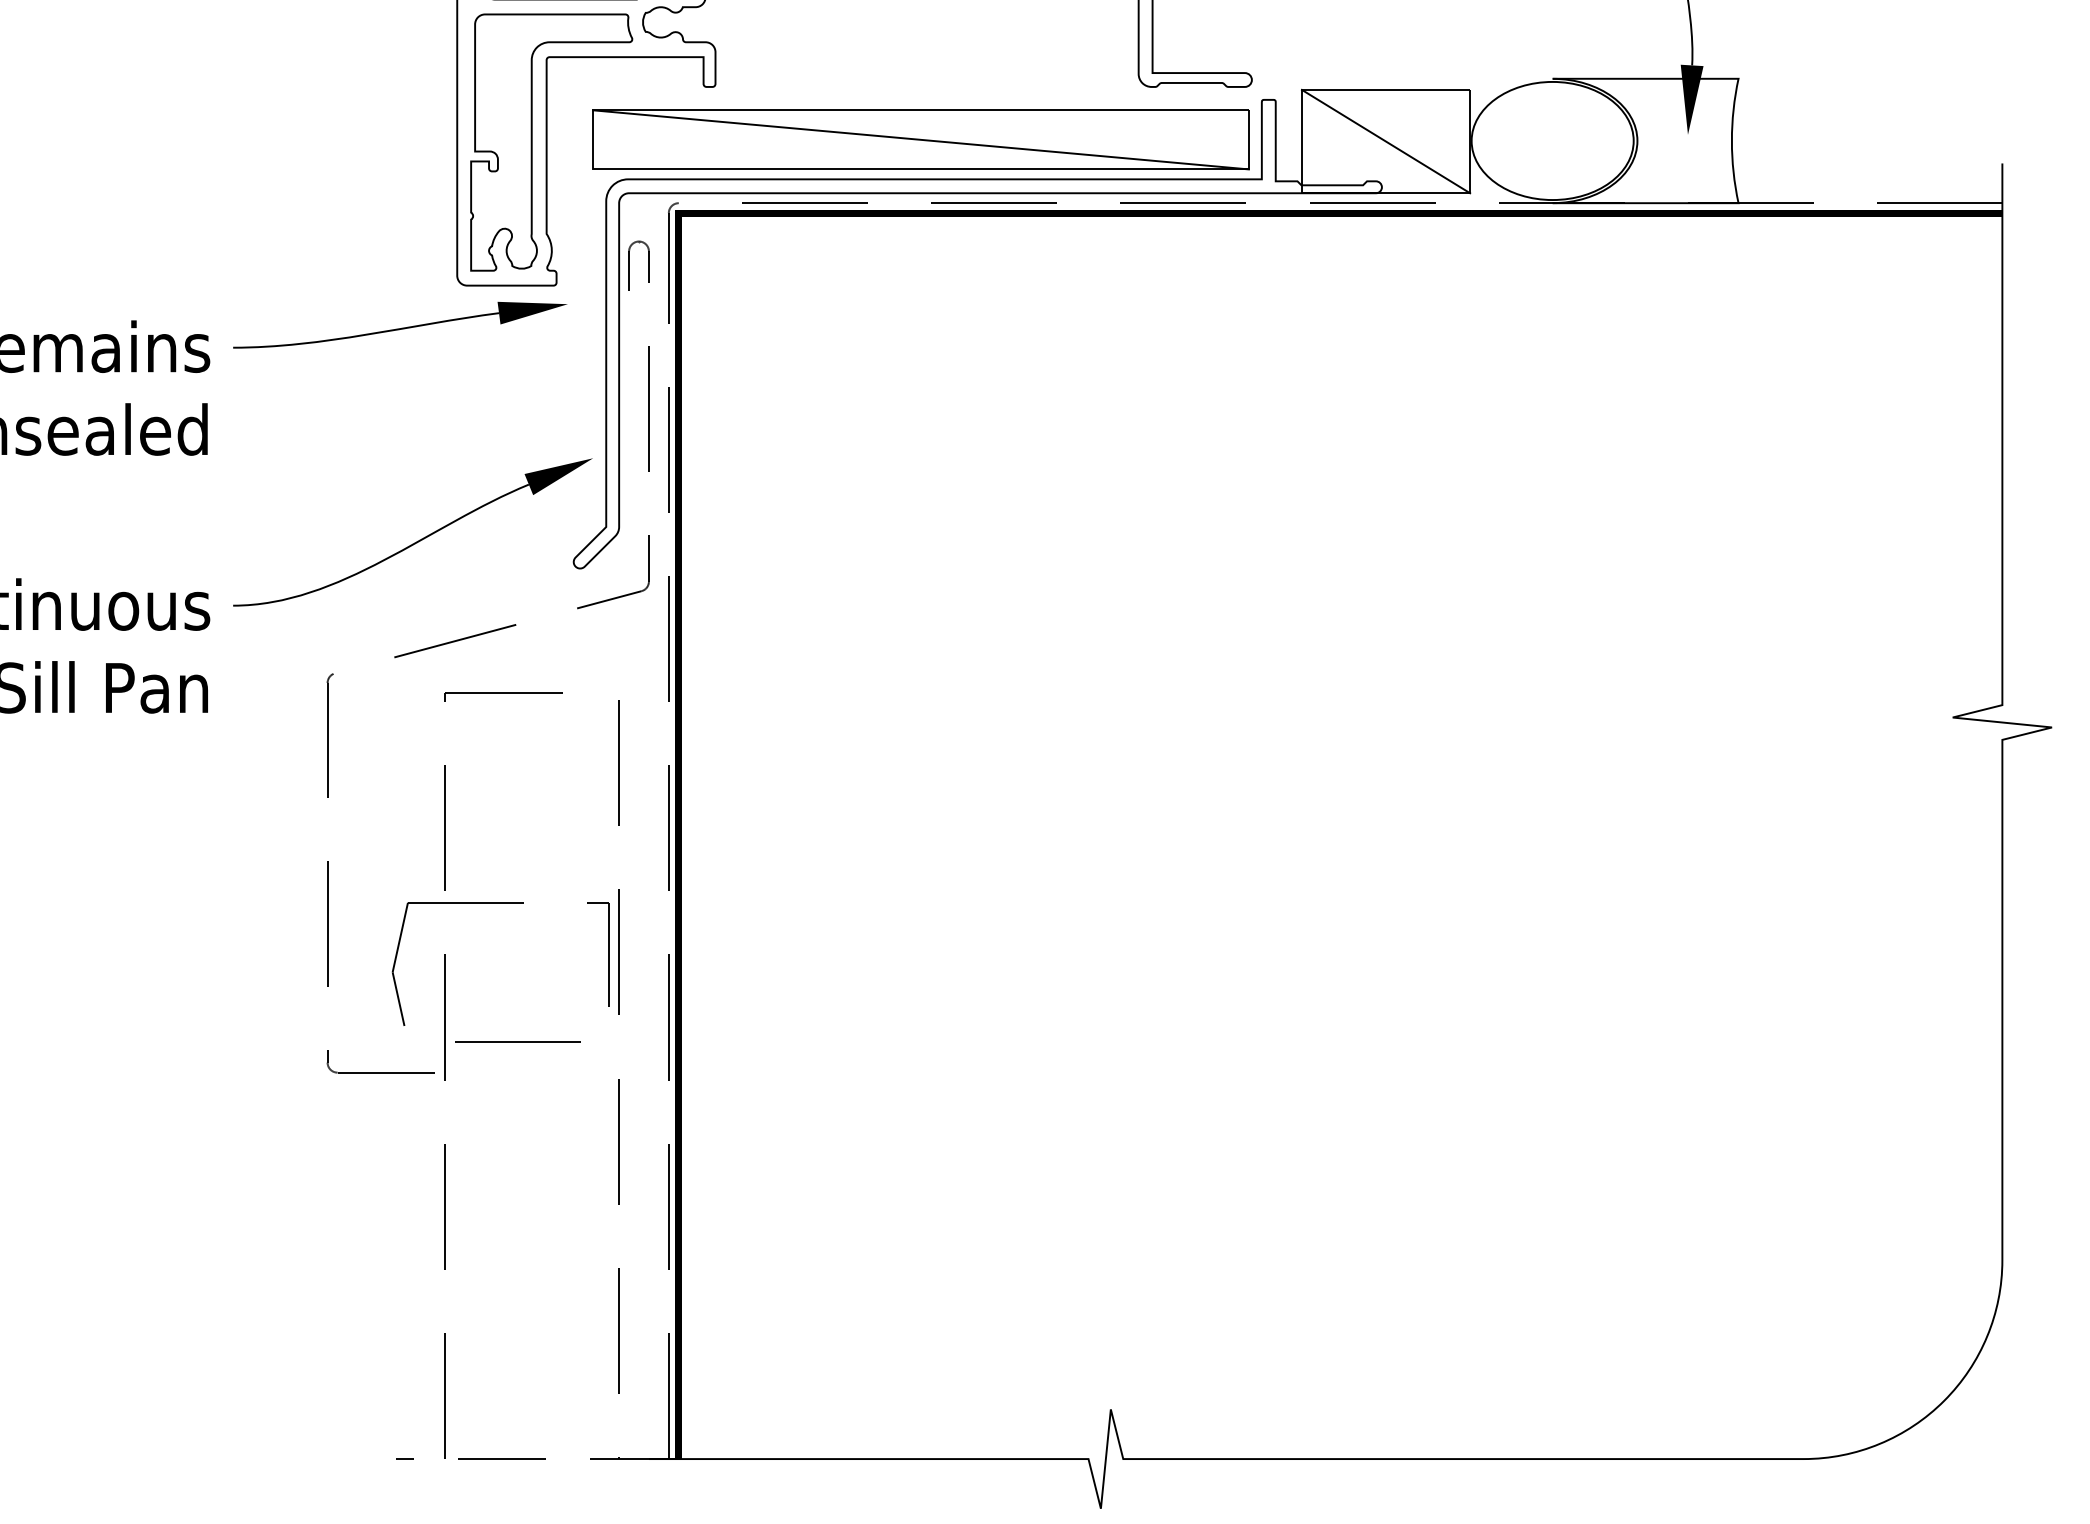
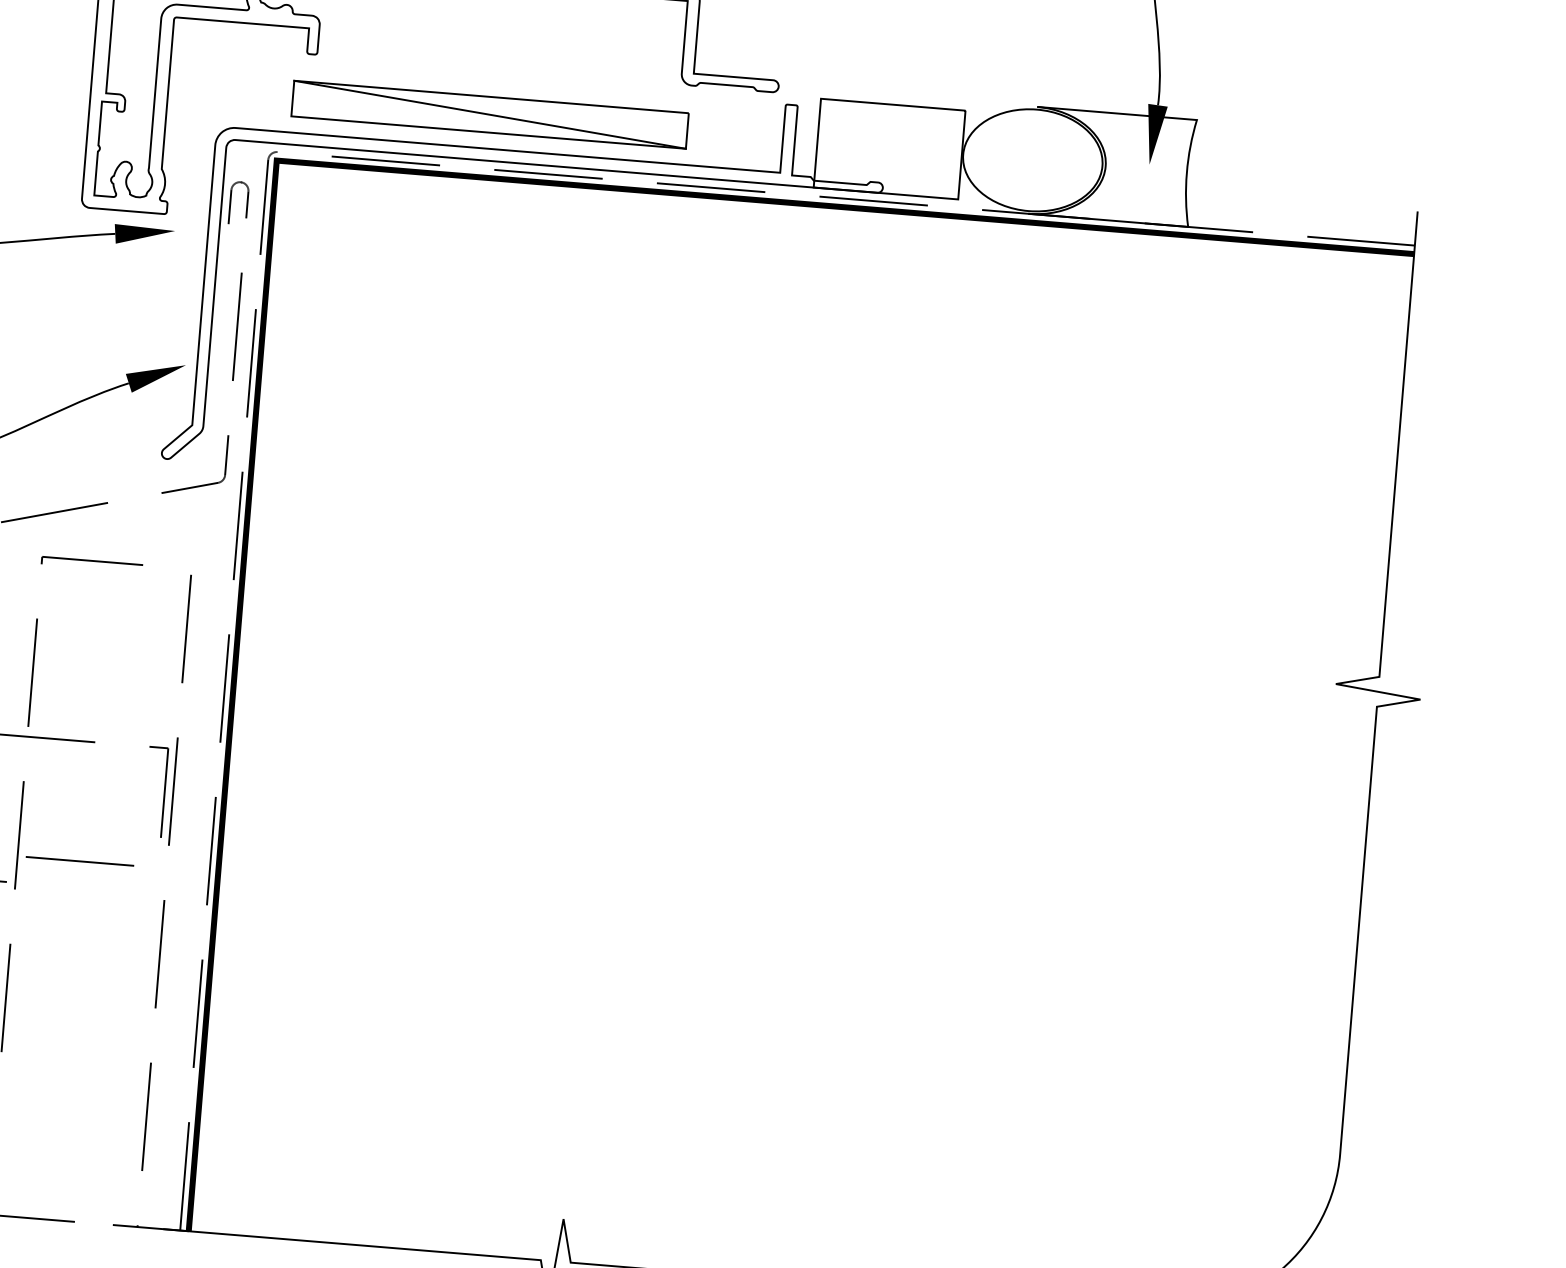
part: (920, 139) -> (489, 114), size x0.7
line: (1385, 141) -> (889, 148), removed

